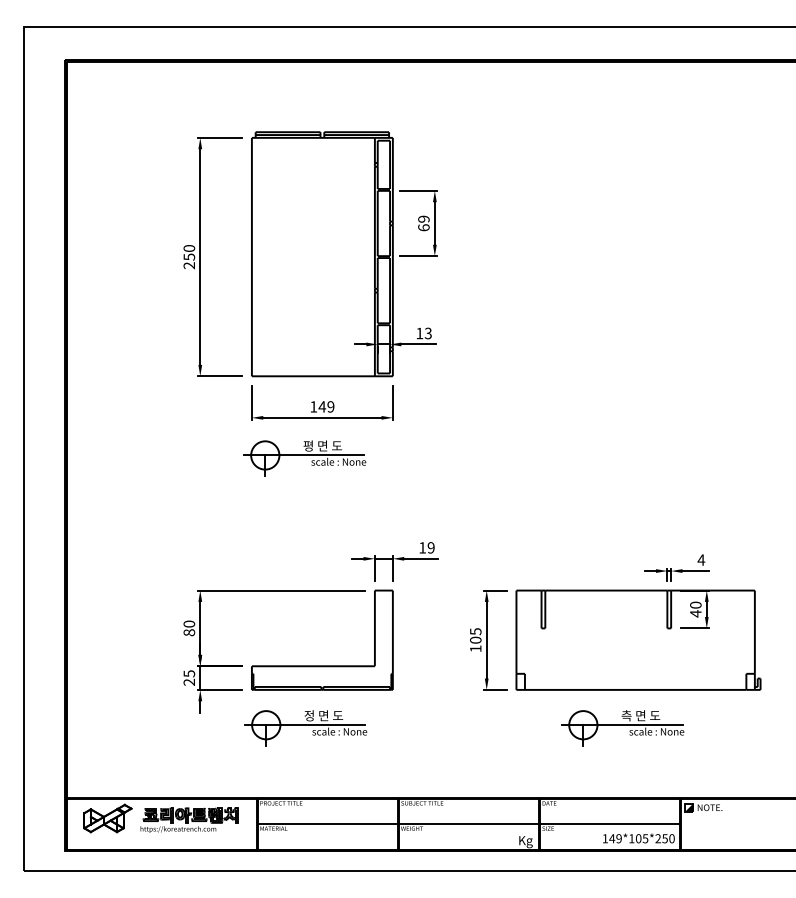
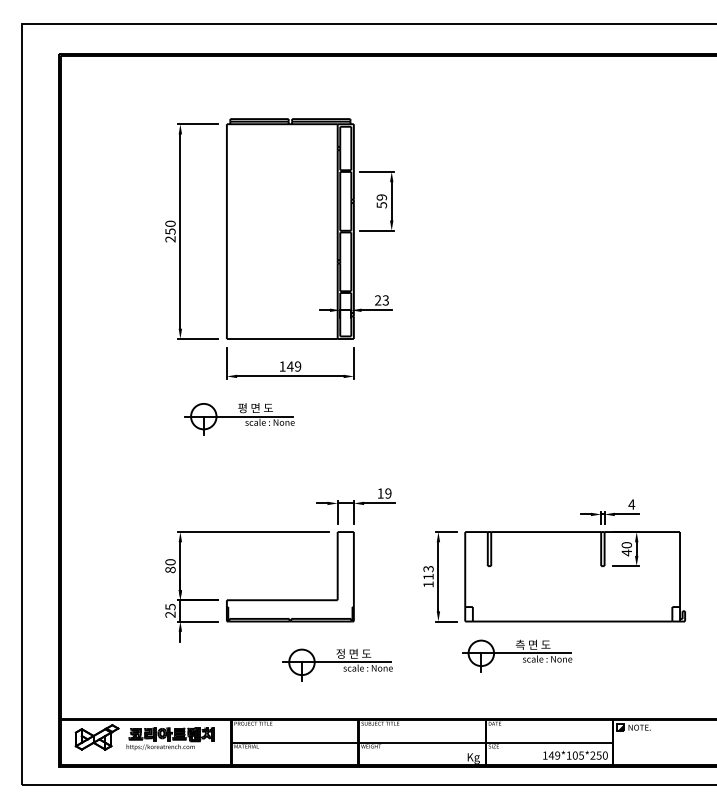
text: (423, 227) -> (381, 204), 69 -> 59
text: (419, 333) -> (377, 300), 13 -> 23
part: (304, 458) -> (239, 419), moved
text: (475, 635) -> (428, 572), 105 -> 113
part: (305, 728) -> (337, 665), moved
part: (622, 728) -> (516, 656), moved

